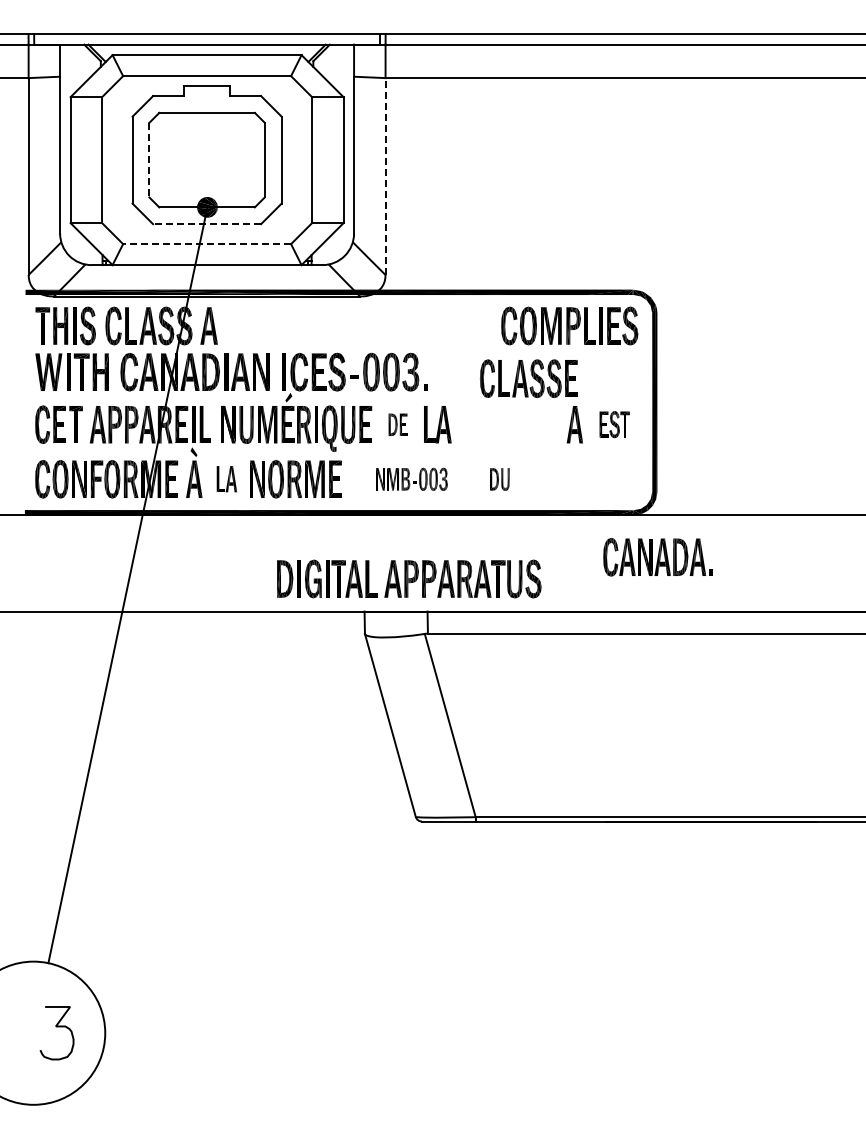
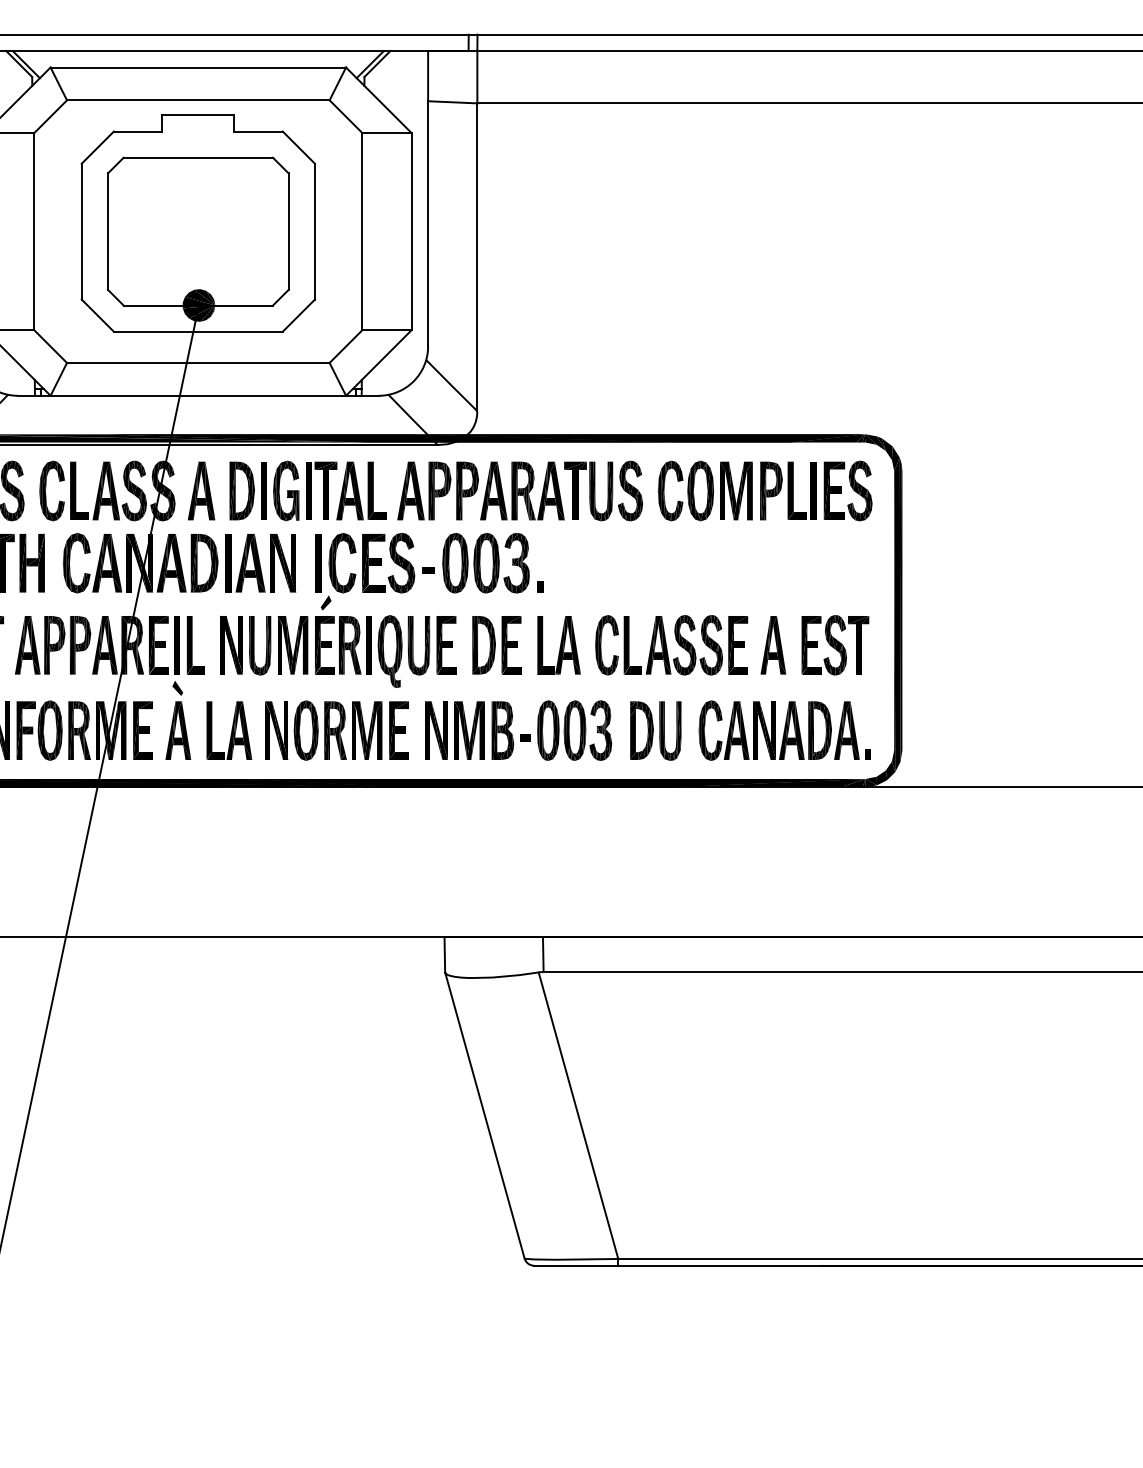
line: (149, 160) -> (108, 232), dashed -> solid
line: (385, 176) -> (477, 257), dashed -> solid
line: (207, 224) -> (198, 332), dashed -> solid
line: (207, 244) -> (198, 363), dashed -> solid
part: (528, 378) -> (671, 644), moved
part: (397, 424) -> (496, 644), size x1.67
part: (614, 424) -> (835, 644), size x1.43
part: (226, 478) -> (228, 729), size x1.43
part: (411, 479) -> (517, 730), size x1.67
part: (499, 479) -> (655, 730), size x1.67
part: (657, 557) -> (783, 730), moved
part: (409, 578) -> (436, 490), moved

